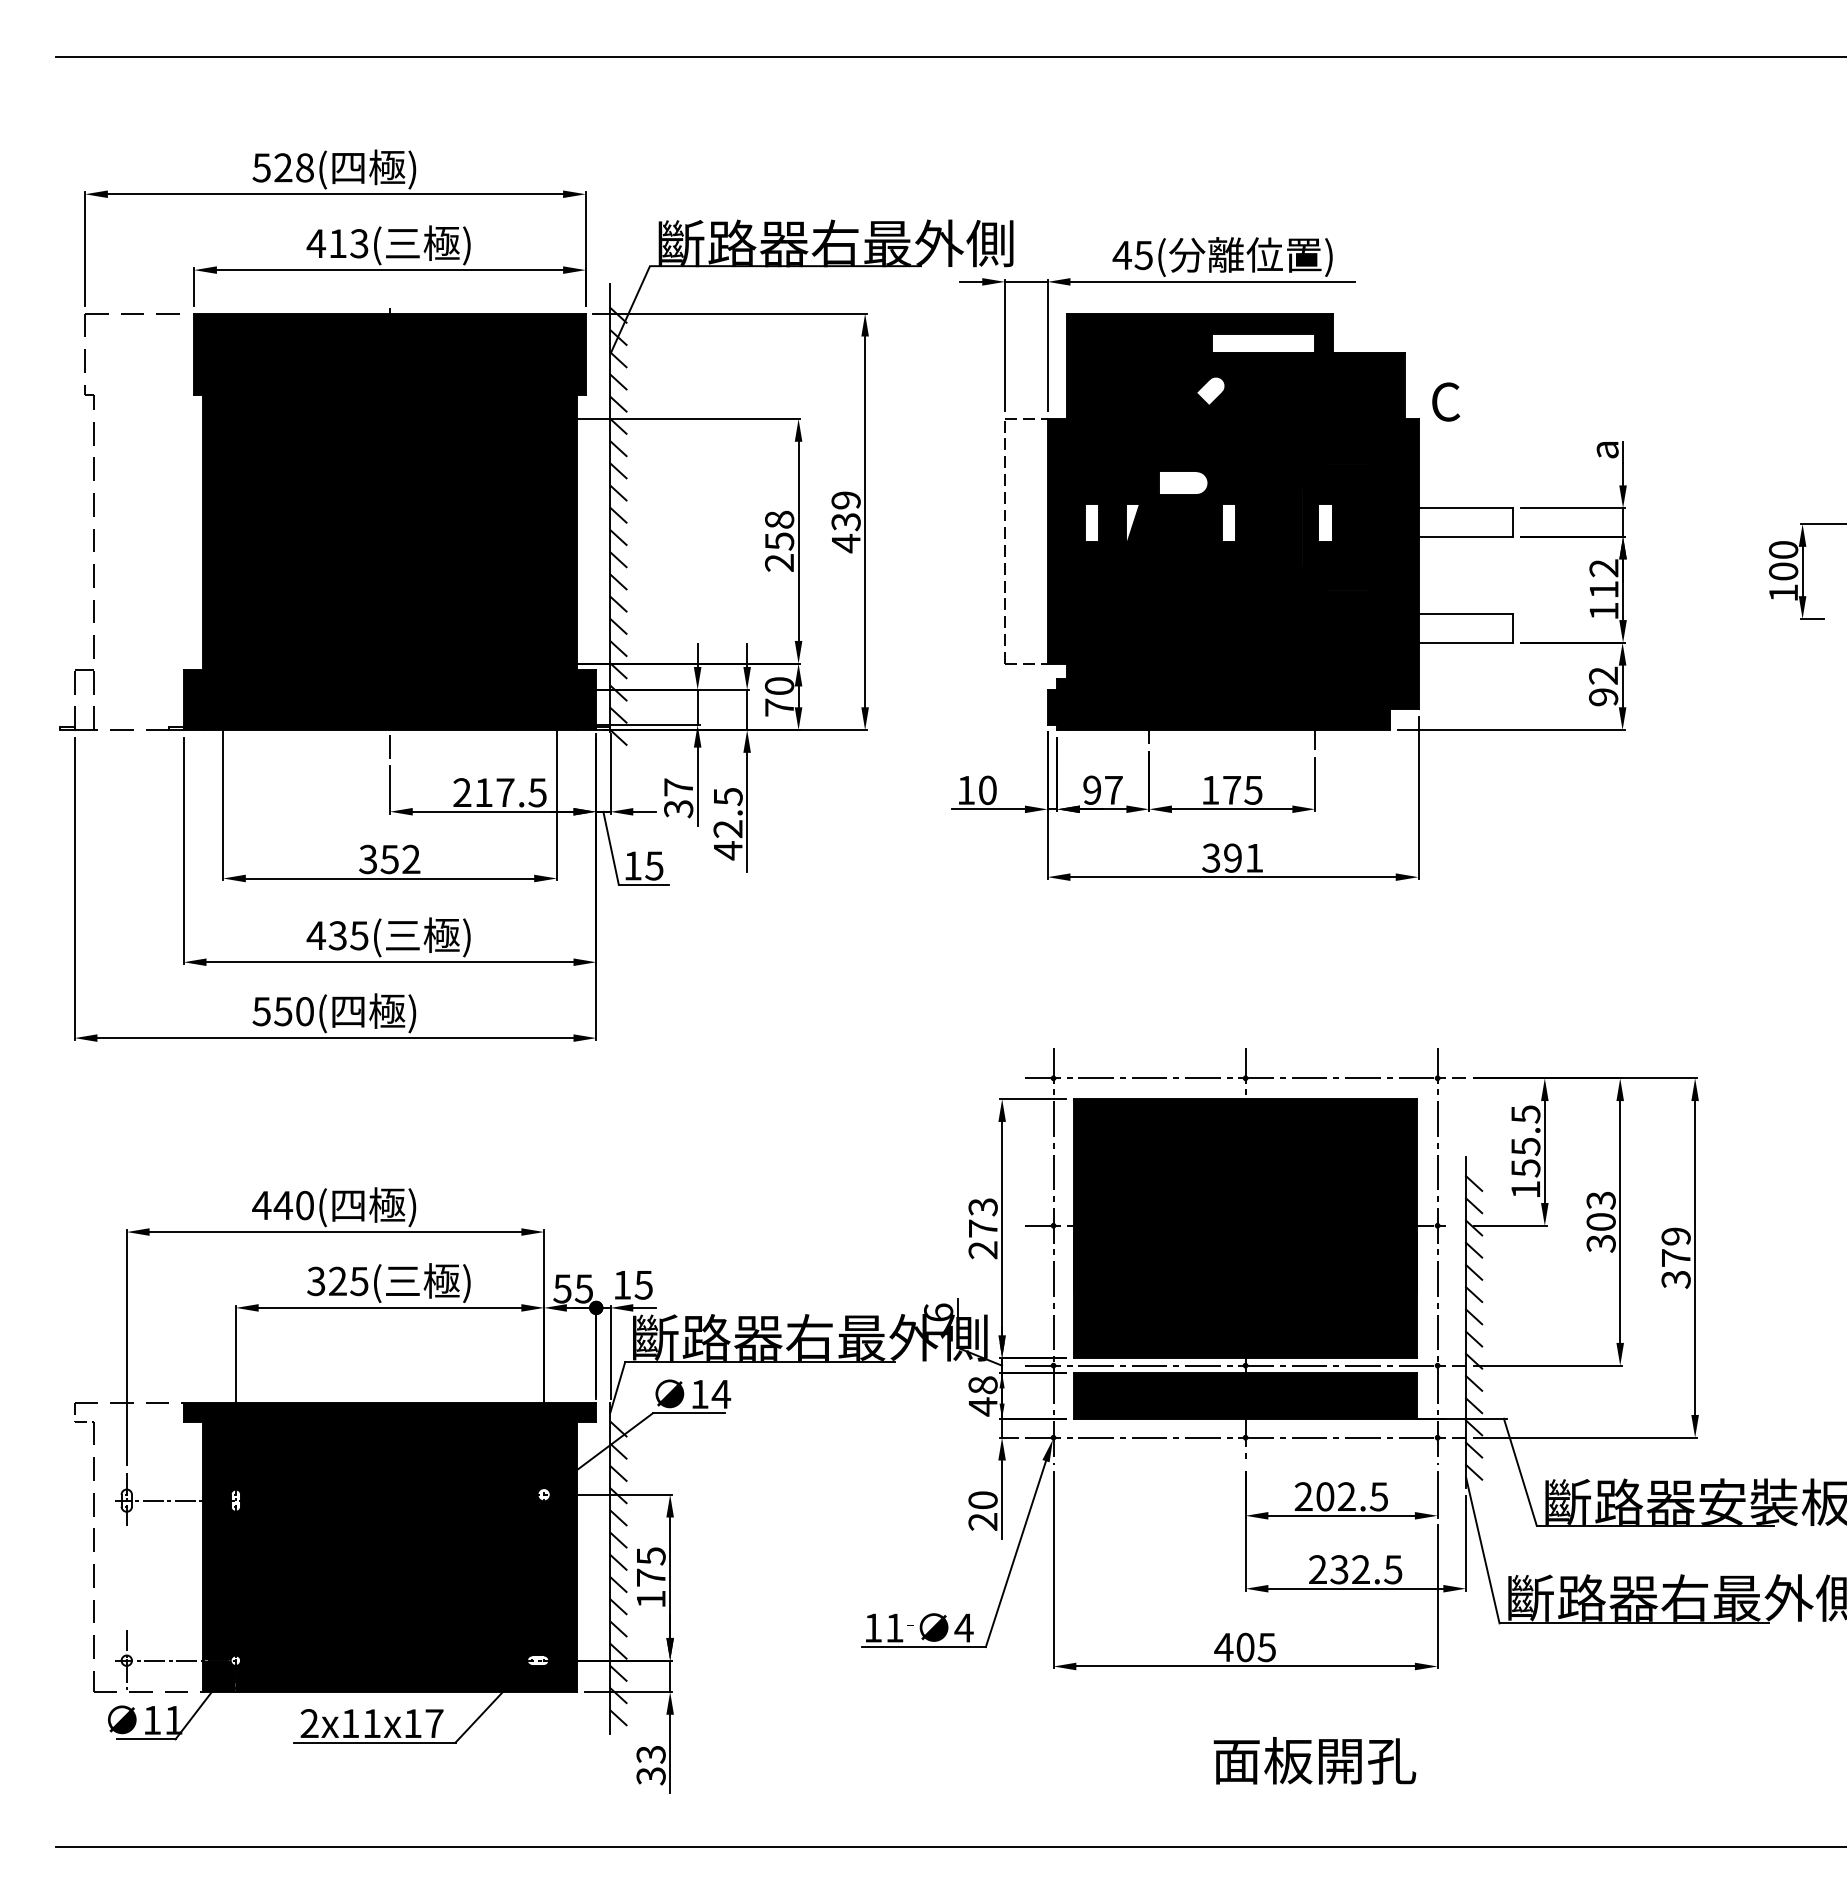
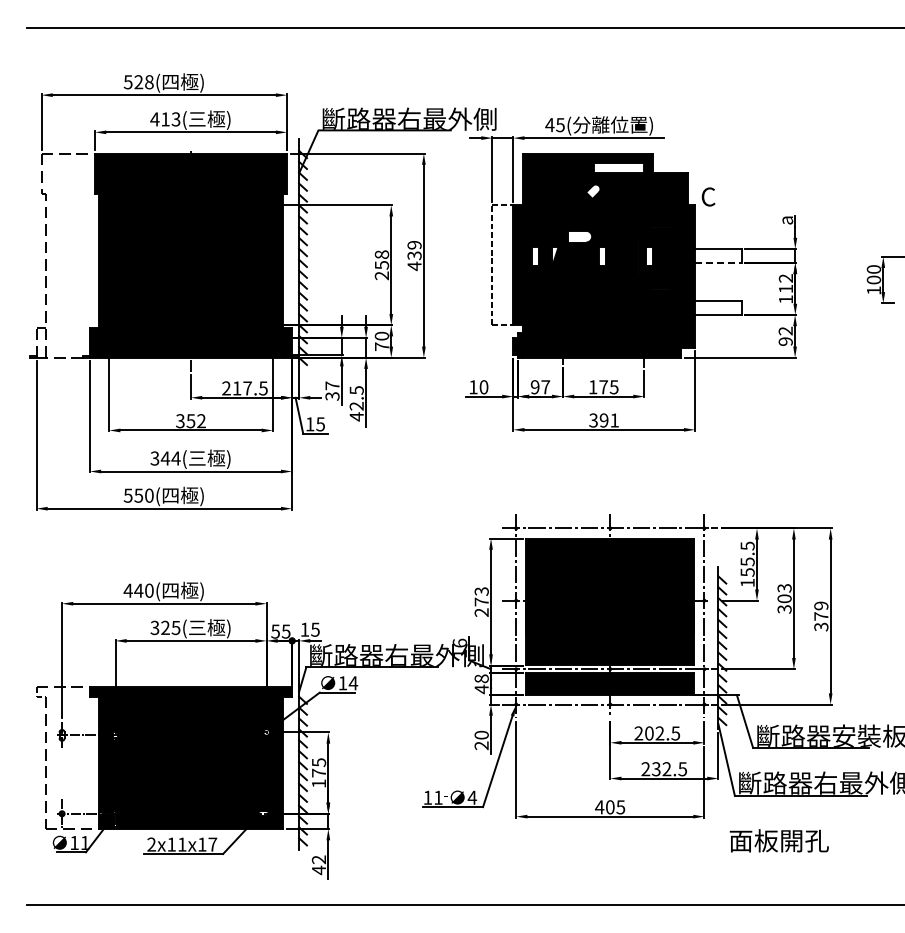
line: (1466, 535) -> (718, 262), solid -> dashed
text: (337, 935) -> (165, 458), 435( -> 344(
text: (1313, 1760) -> (778, 840), moved
text: (650, 1766) -> (318, 865), 33 -> 42

